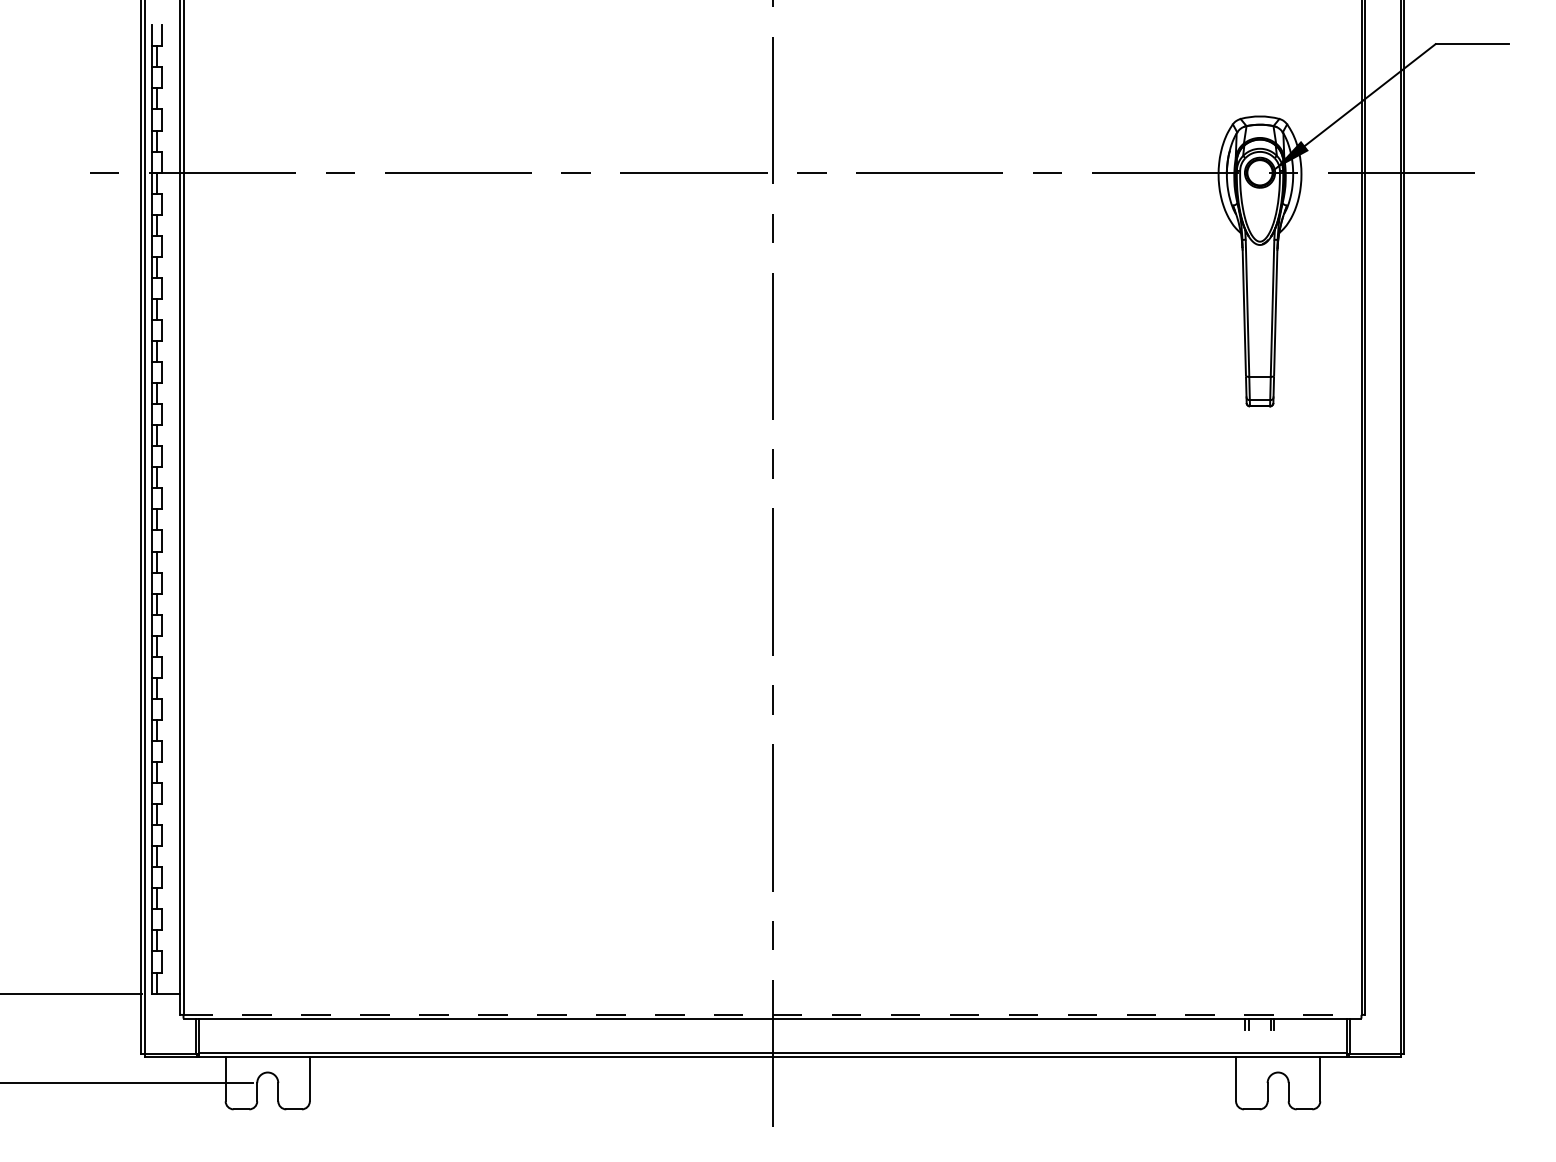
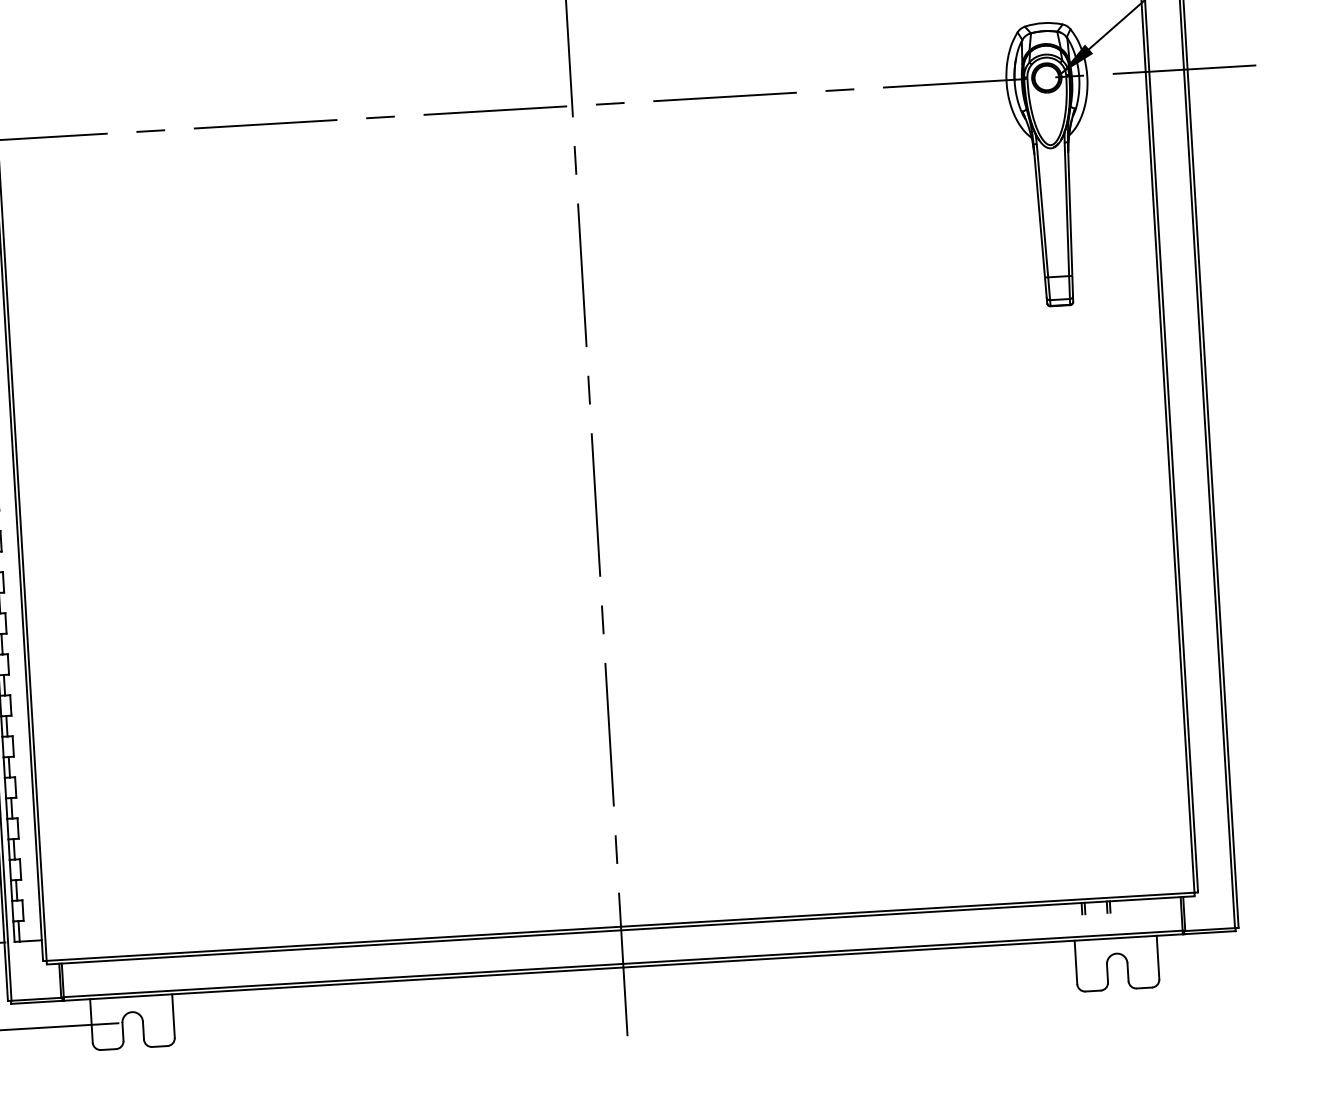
line: (772, 1014) -> (620, 926), dashed -> solid

